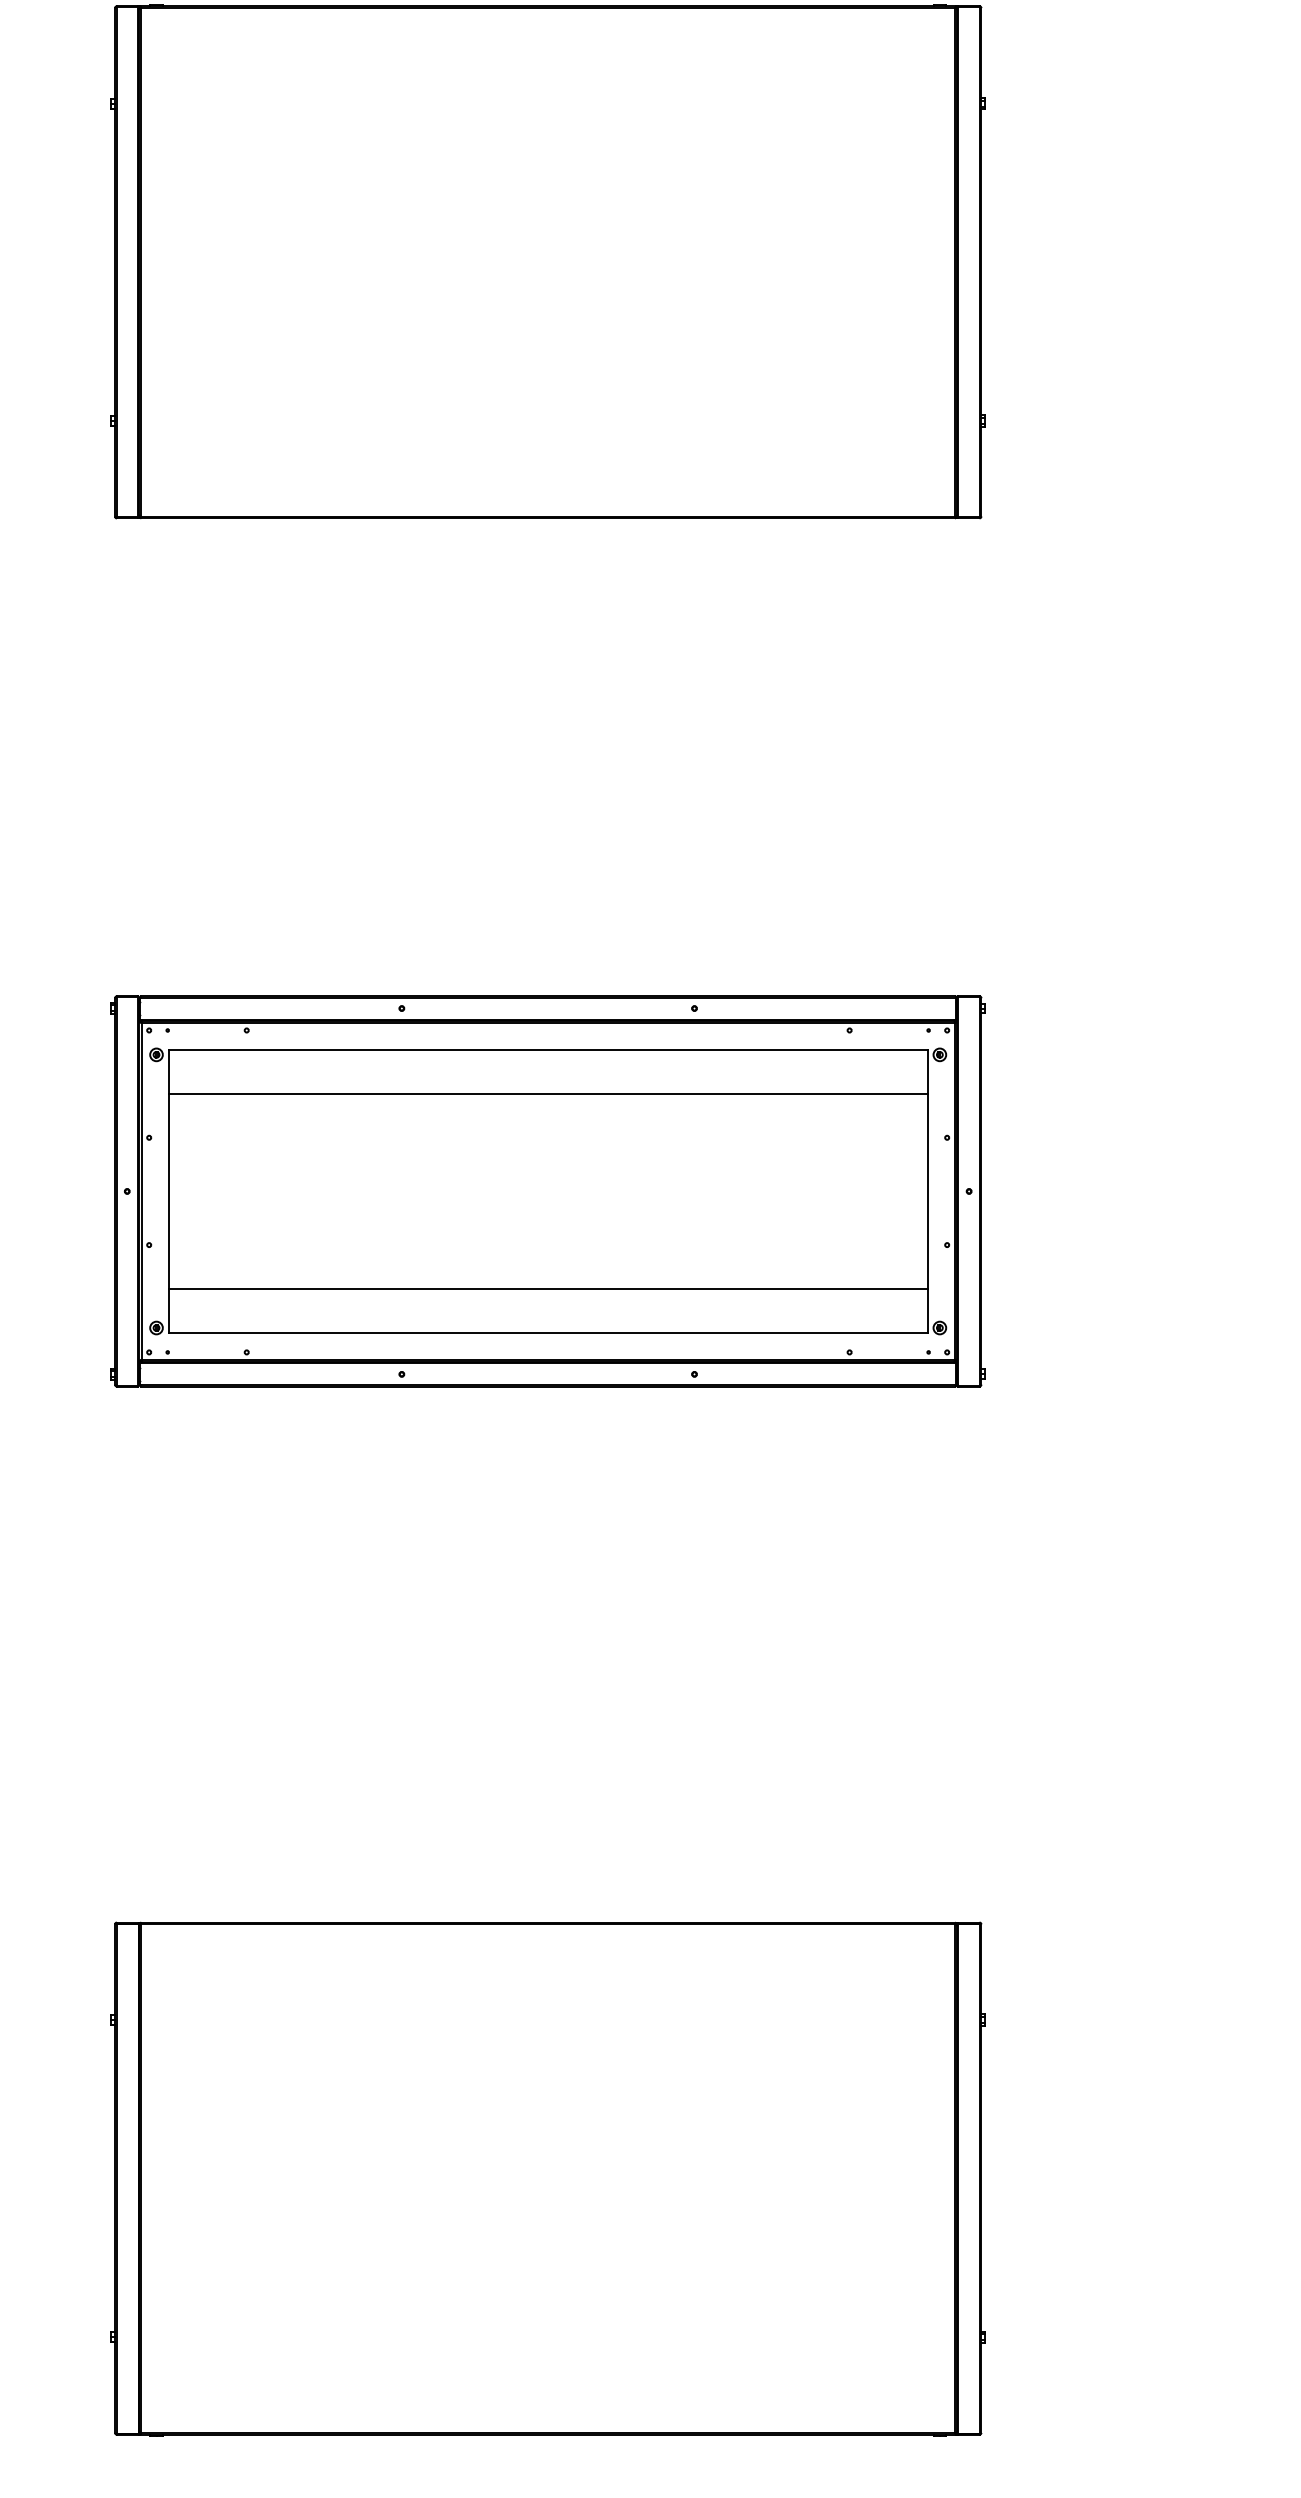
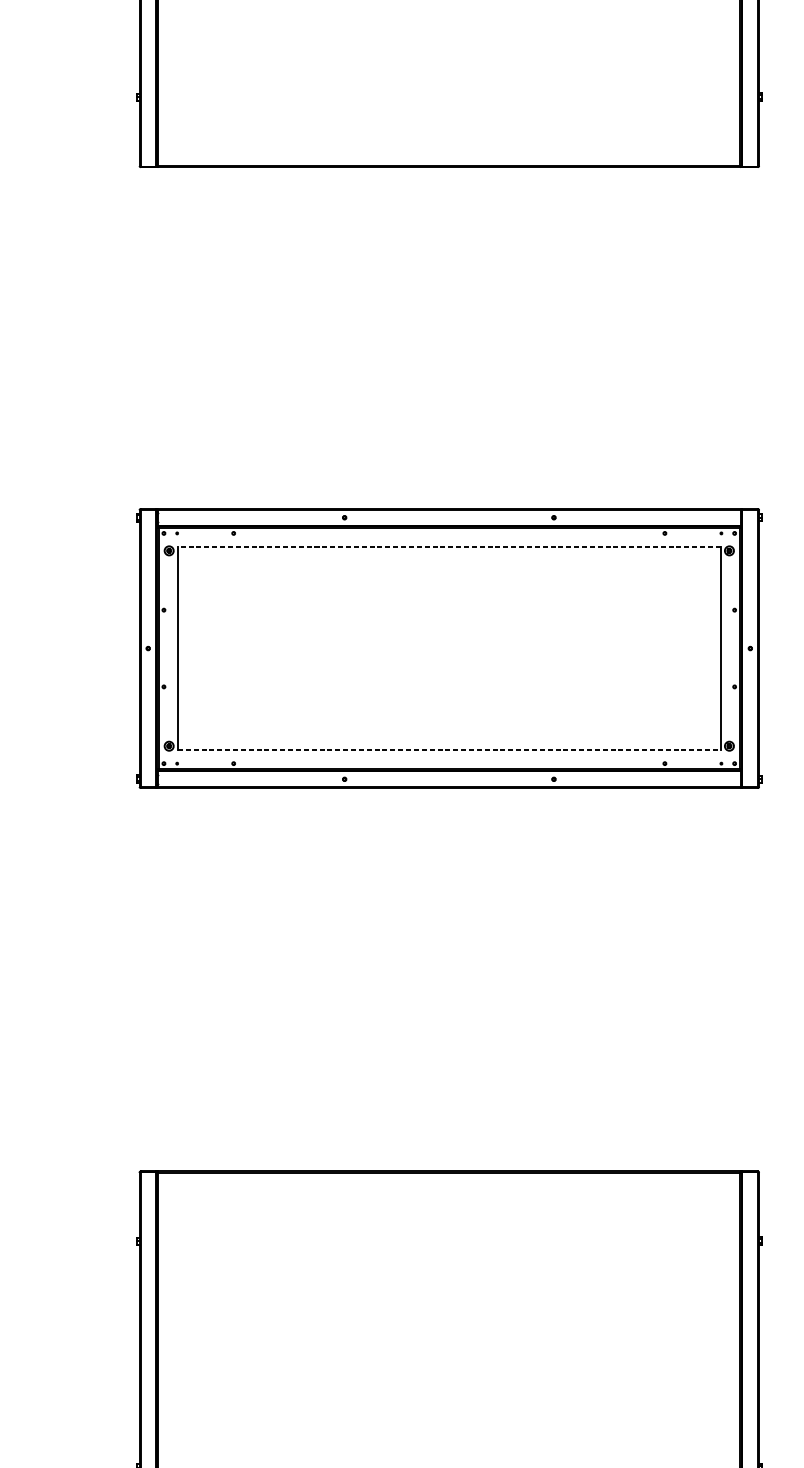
line: (547, 1050) -> (448, 547), solid -> dashed
line: (547, 1093) -> (448, 578), removed
line: (547, 1289) -> (448, 718), removed
line: (548, 1332) -> (449, 749), solid -> dashed

